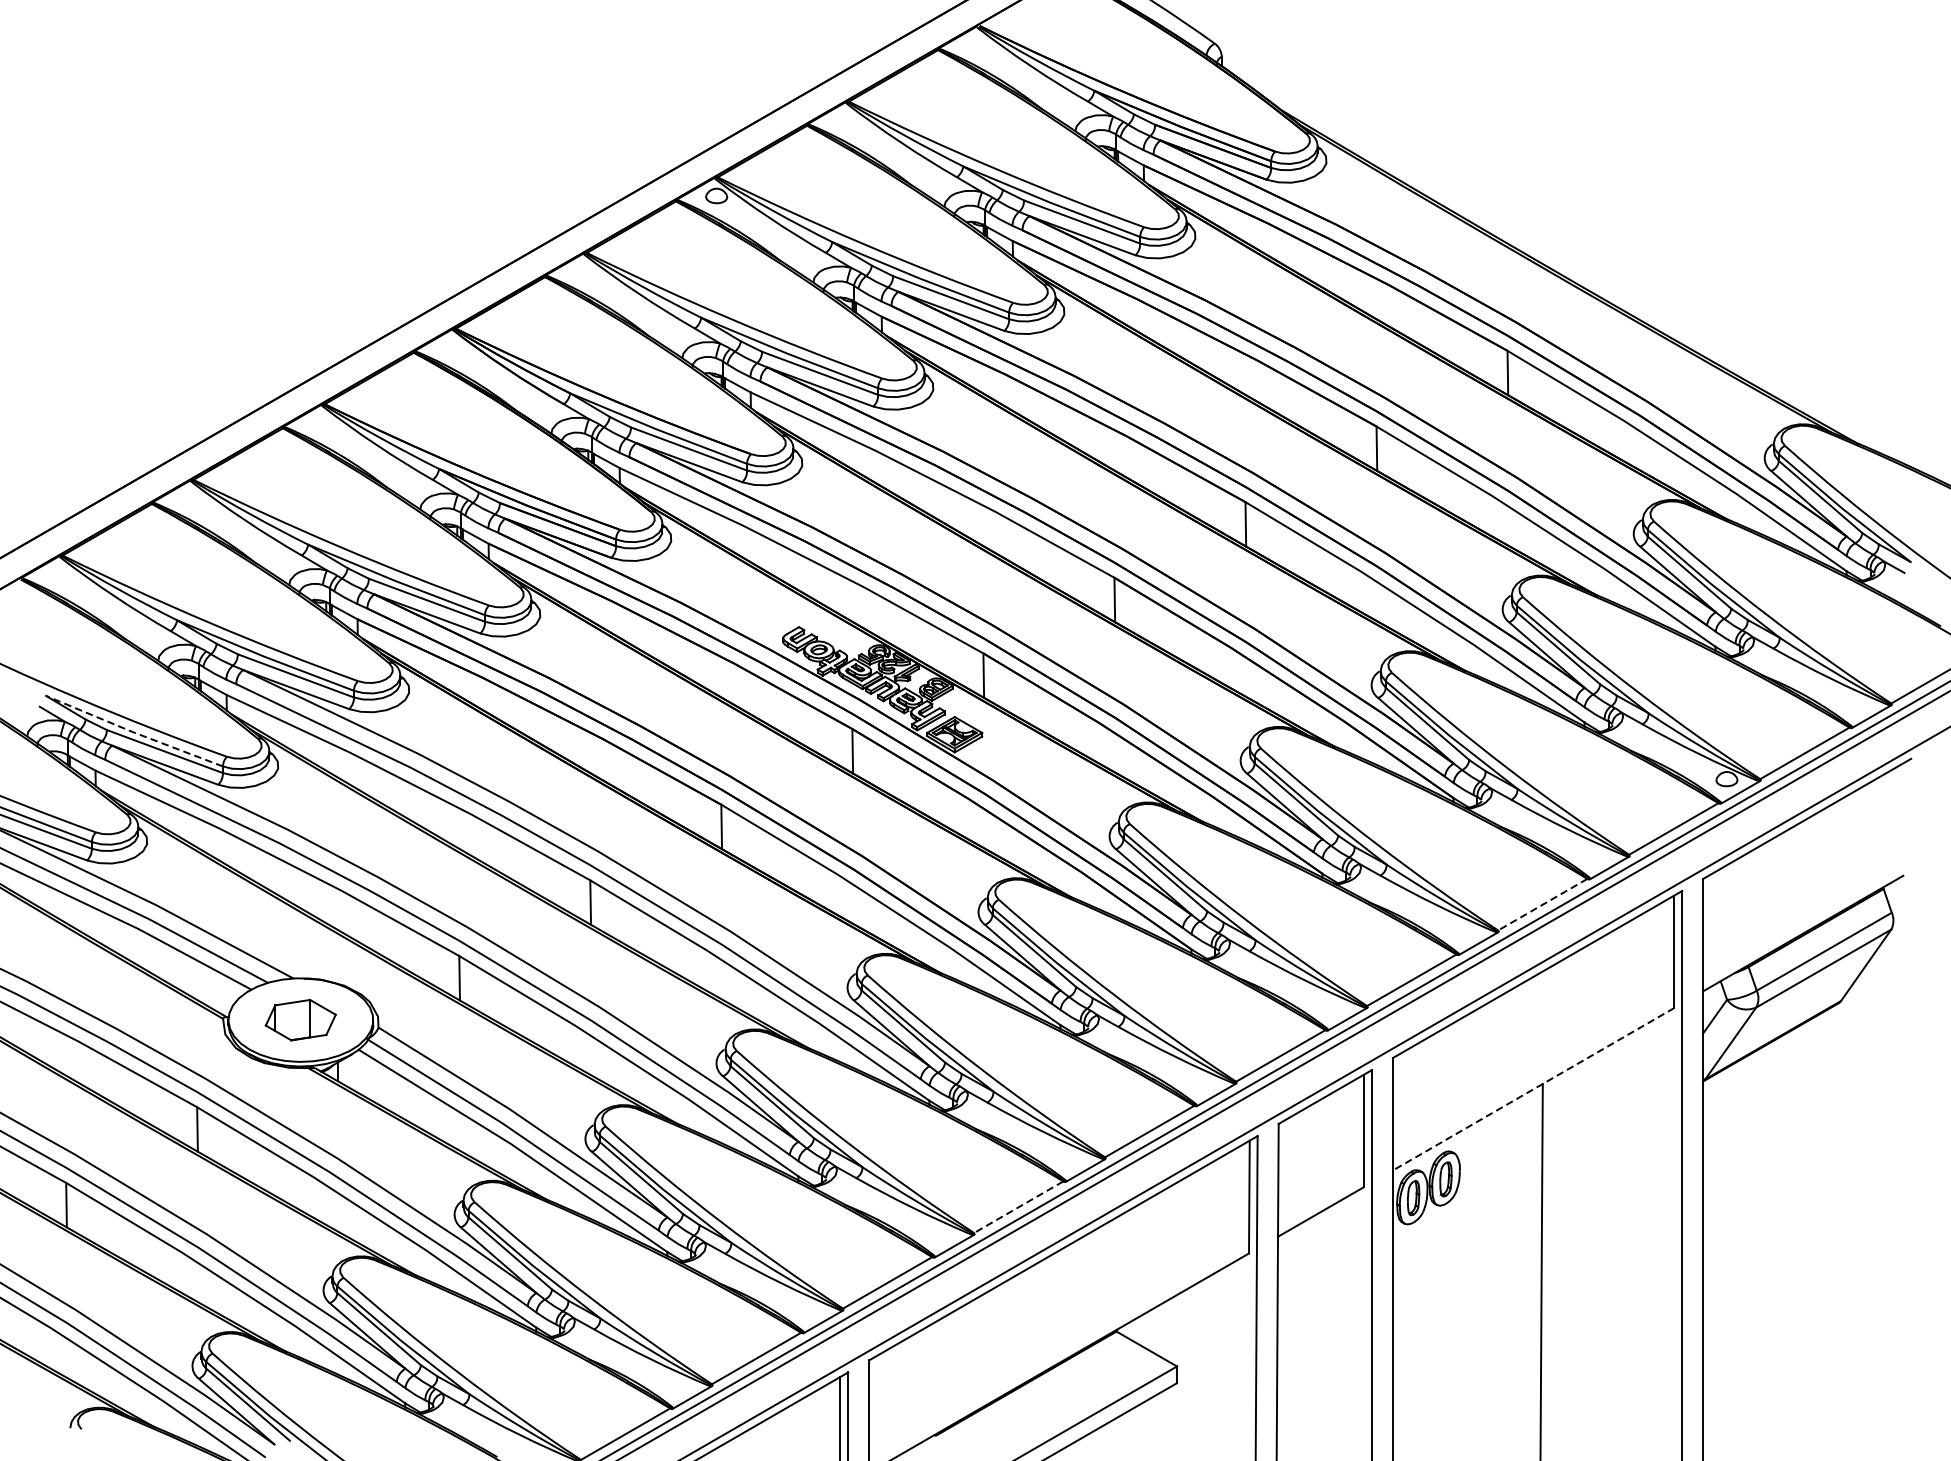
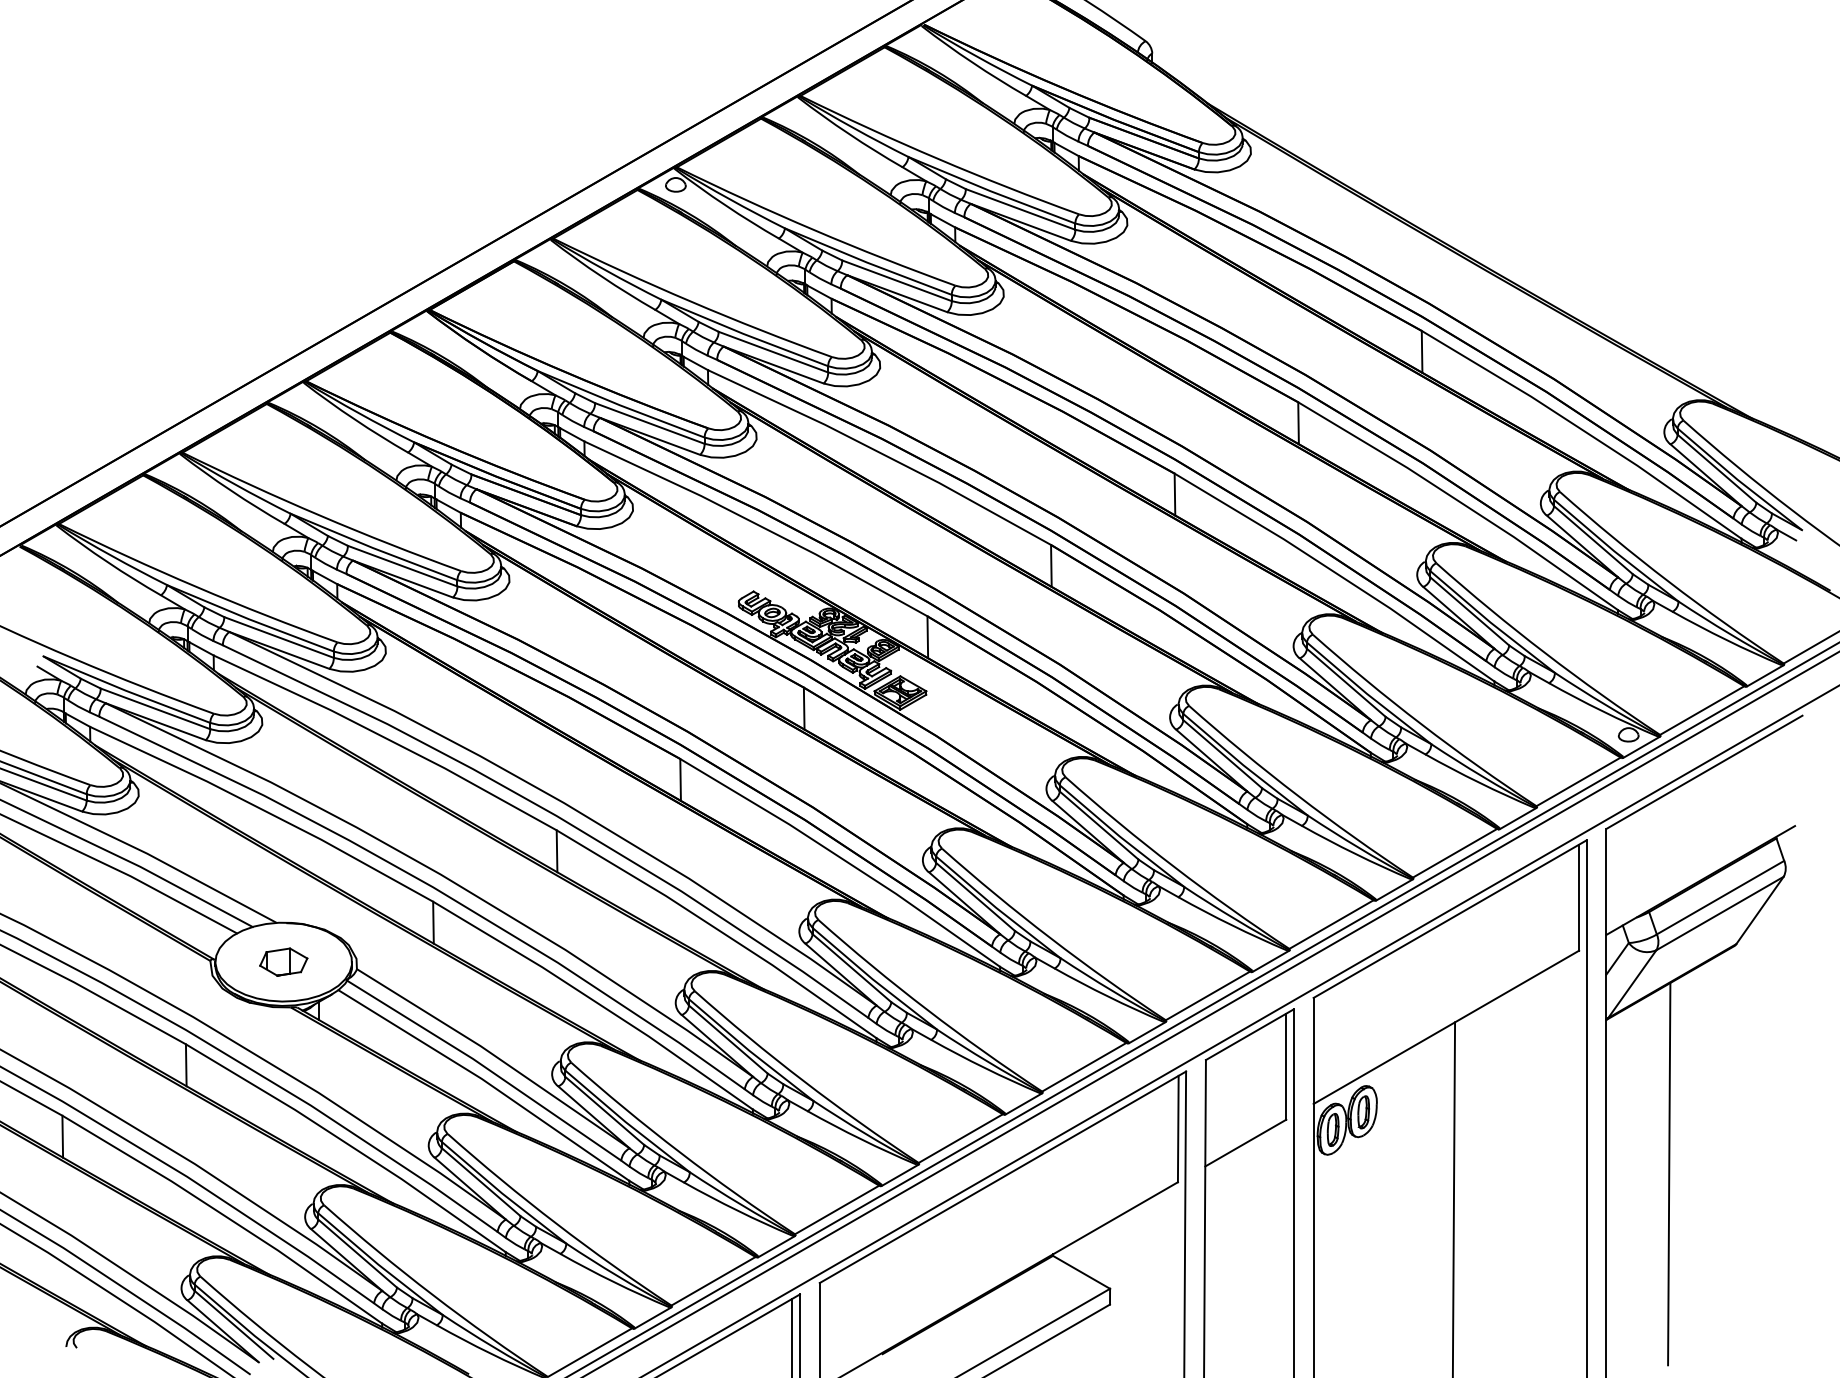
line: (133, 732) -> (125, 690), dashed -> solid
line: (1543, 904) -> (1455, 853), dashed -> solid
part: (300, 1019) -> (283, 961), size x0.71
line: (1532, 1089) -> (1445, 1027), dashed -> solid
line: (1018, 1207) -> (960, 1138), dashed -> solid
line: (1770, 1244) -> (1669, 1173), added

